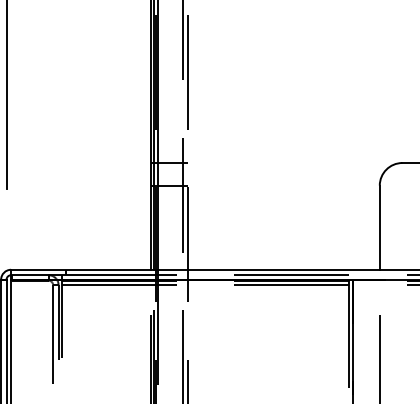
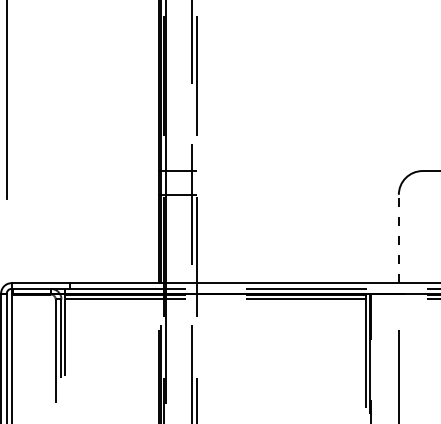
line: (379, 227) -> (398, 238), solid -> dashed

